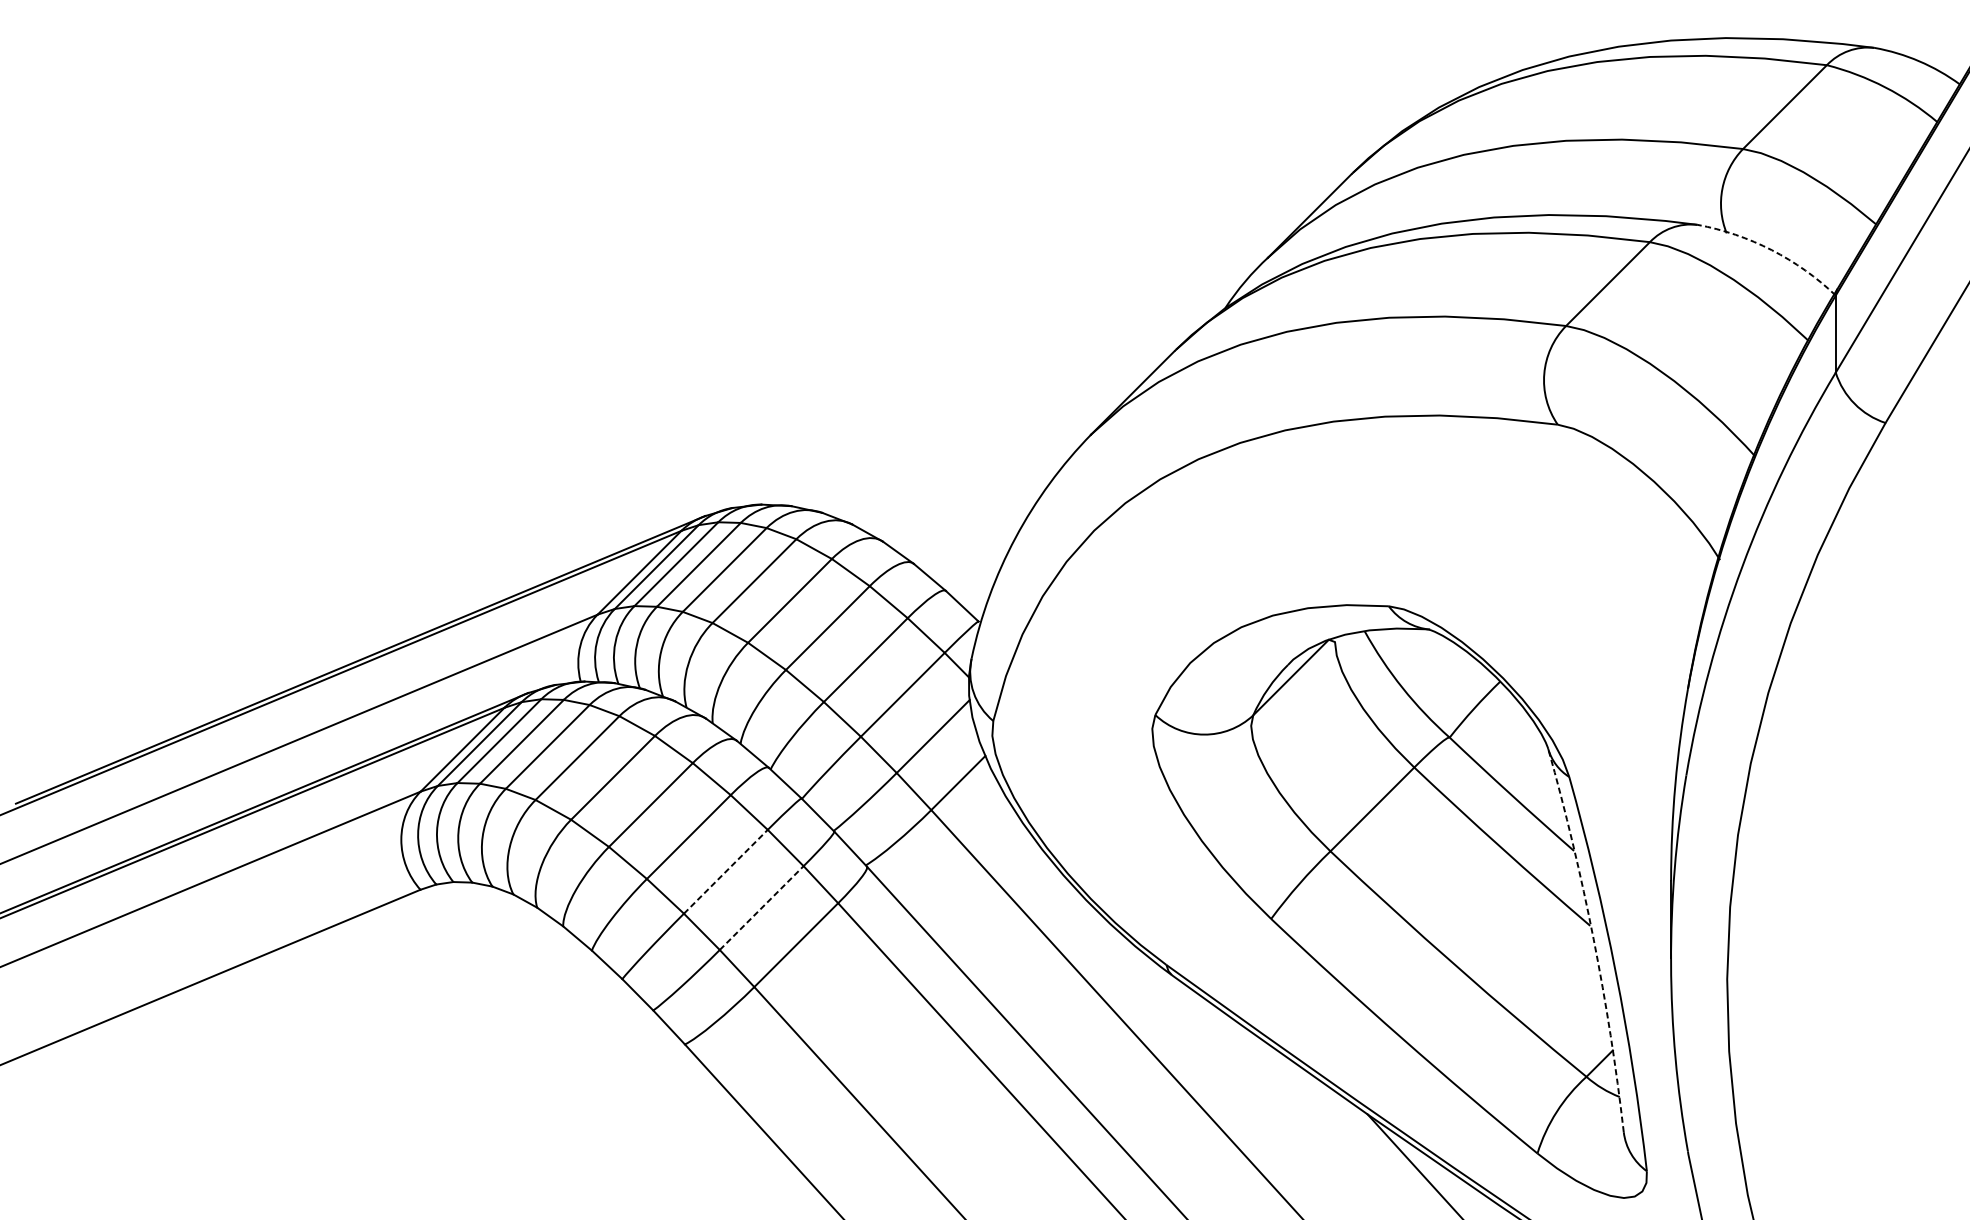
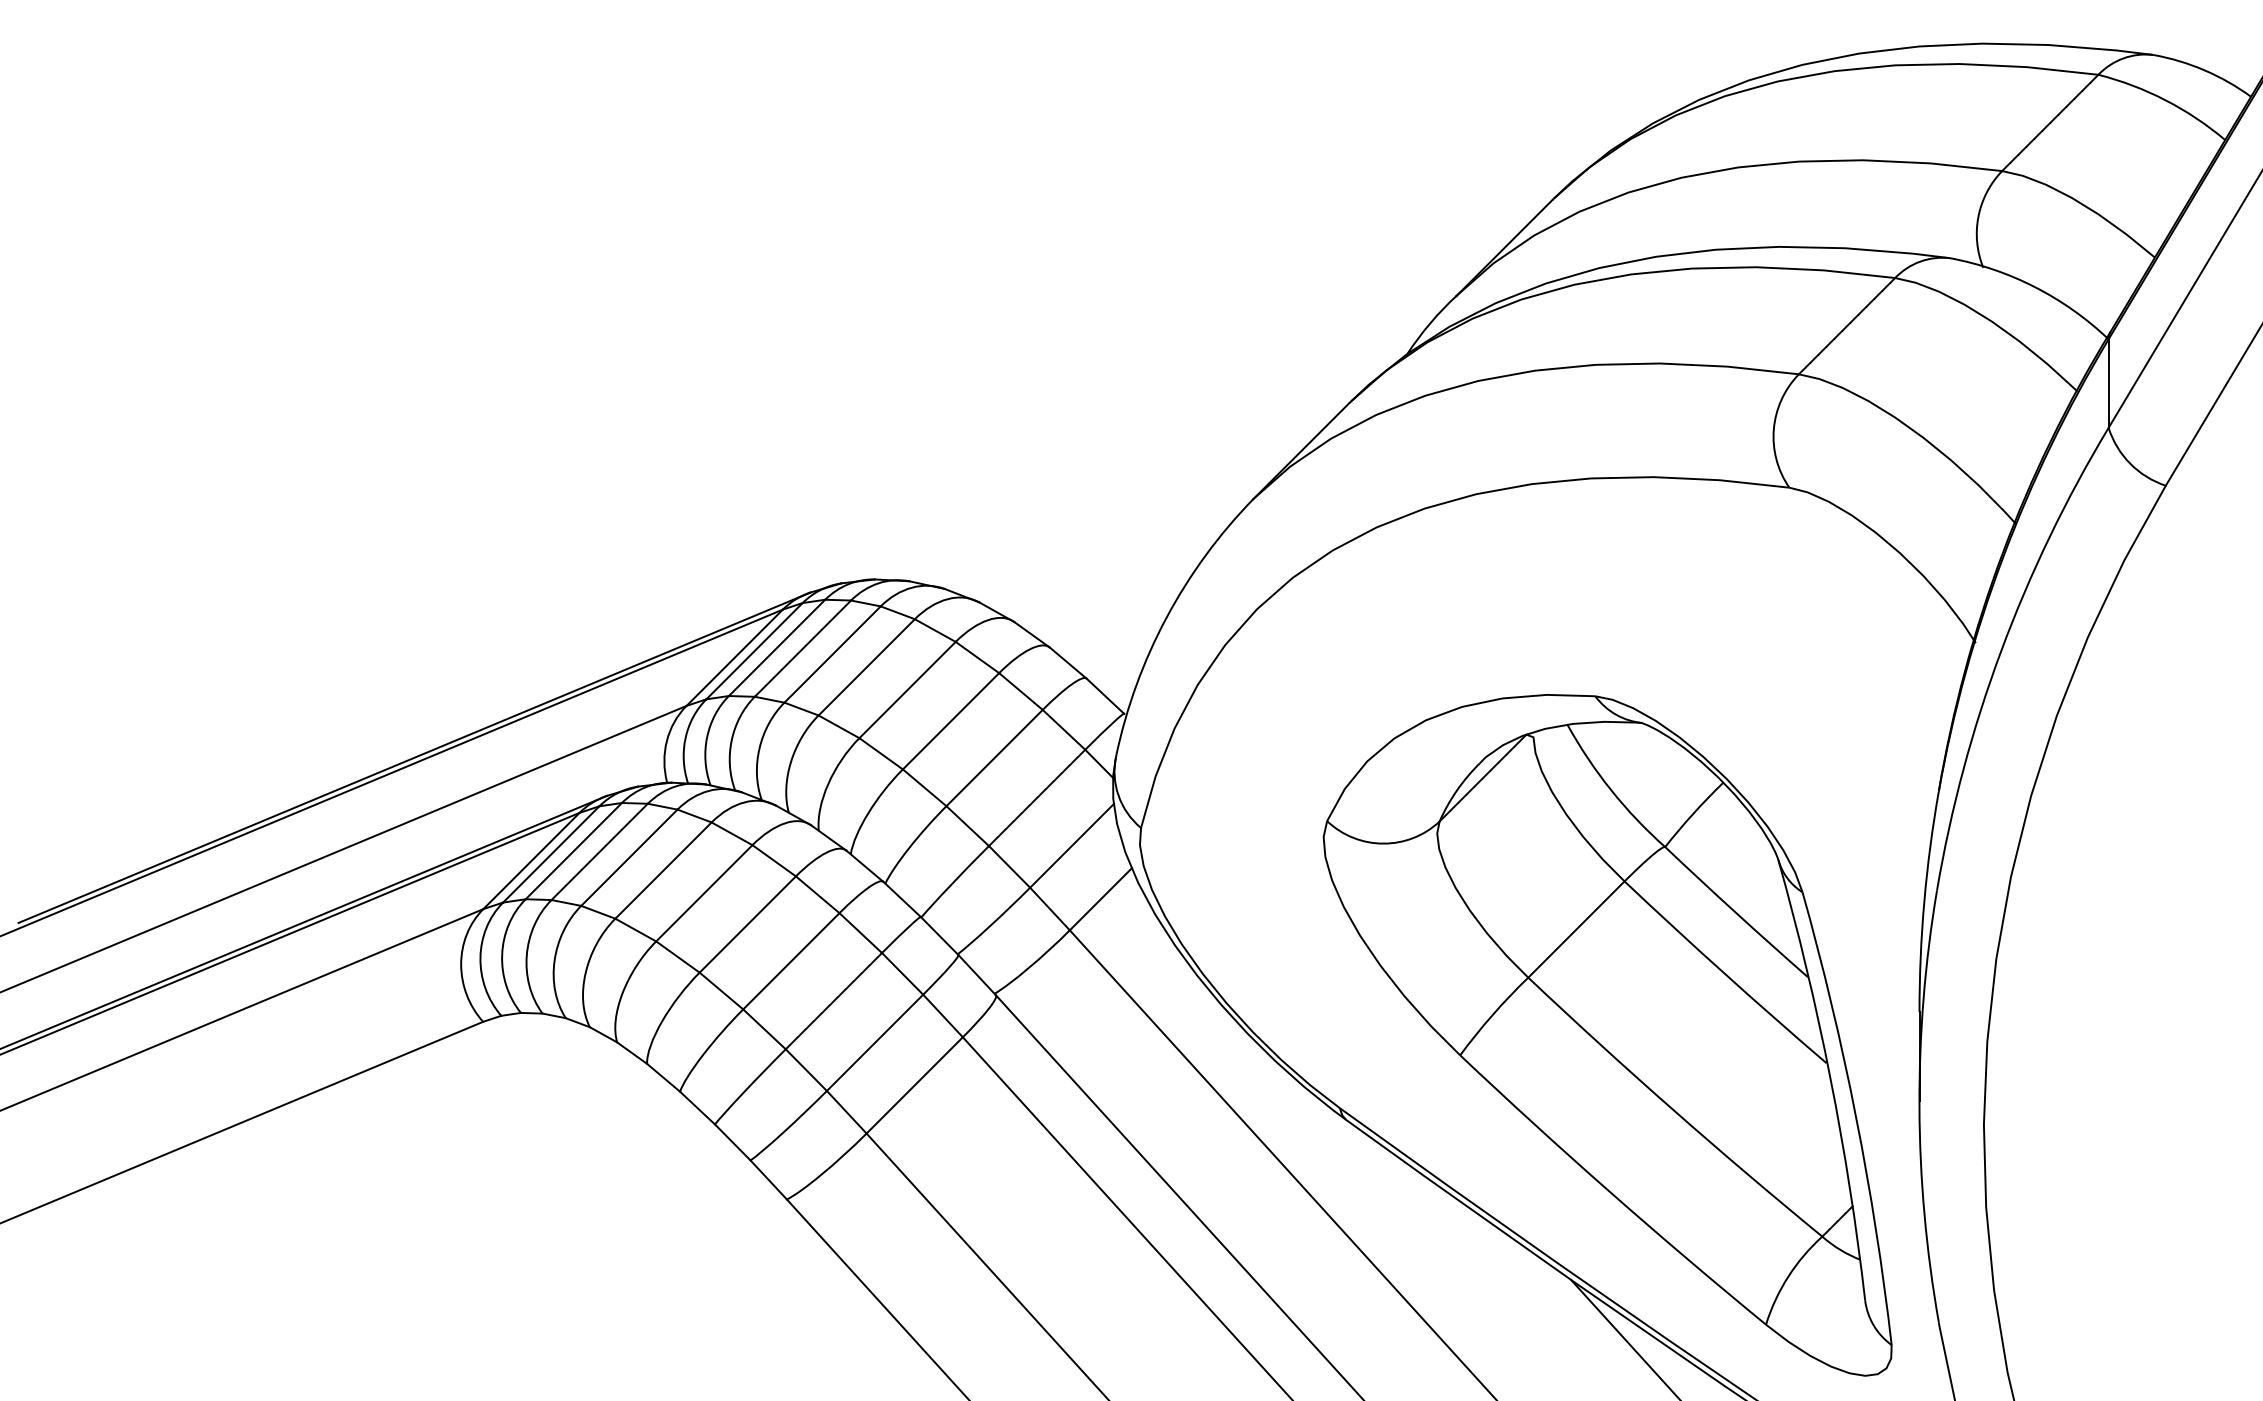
arc: (1772, 250) -> (2035, 287), dashed -> solid
line: (726, 871) -> (834, 1000), dashed -> solid
line: (762, 907) -> (875, 1042), dashed -> solid
arc: (1593, 939) -> (1830, 1078), dashed -> solid

